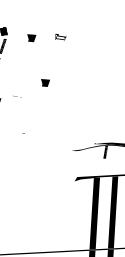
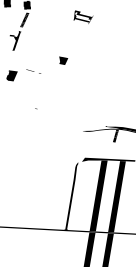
part: (60, 36) -> (83, 16), size x1.67
part: (31, 37) -> (54, 14), removed
part: (16, 96) -> (33, 71), size x1.67
fill: (67, 217) -> (71, 196), added

